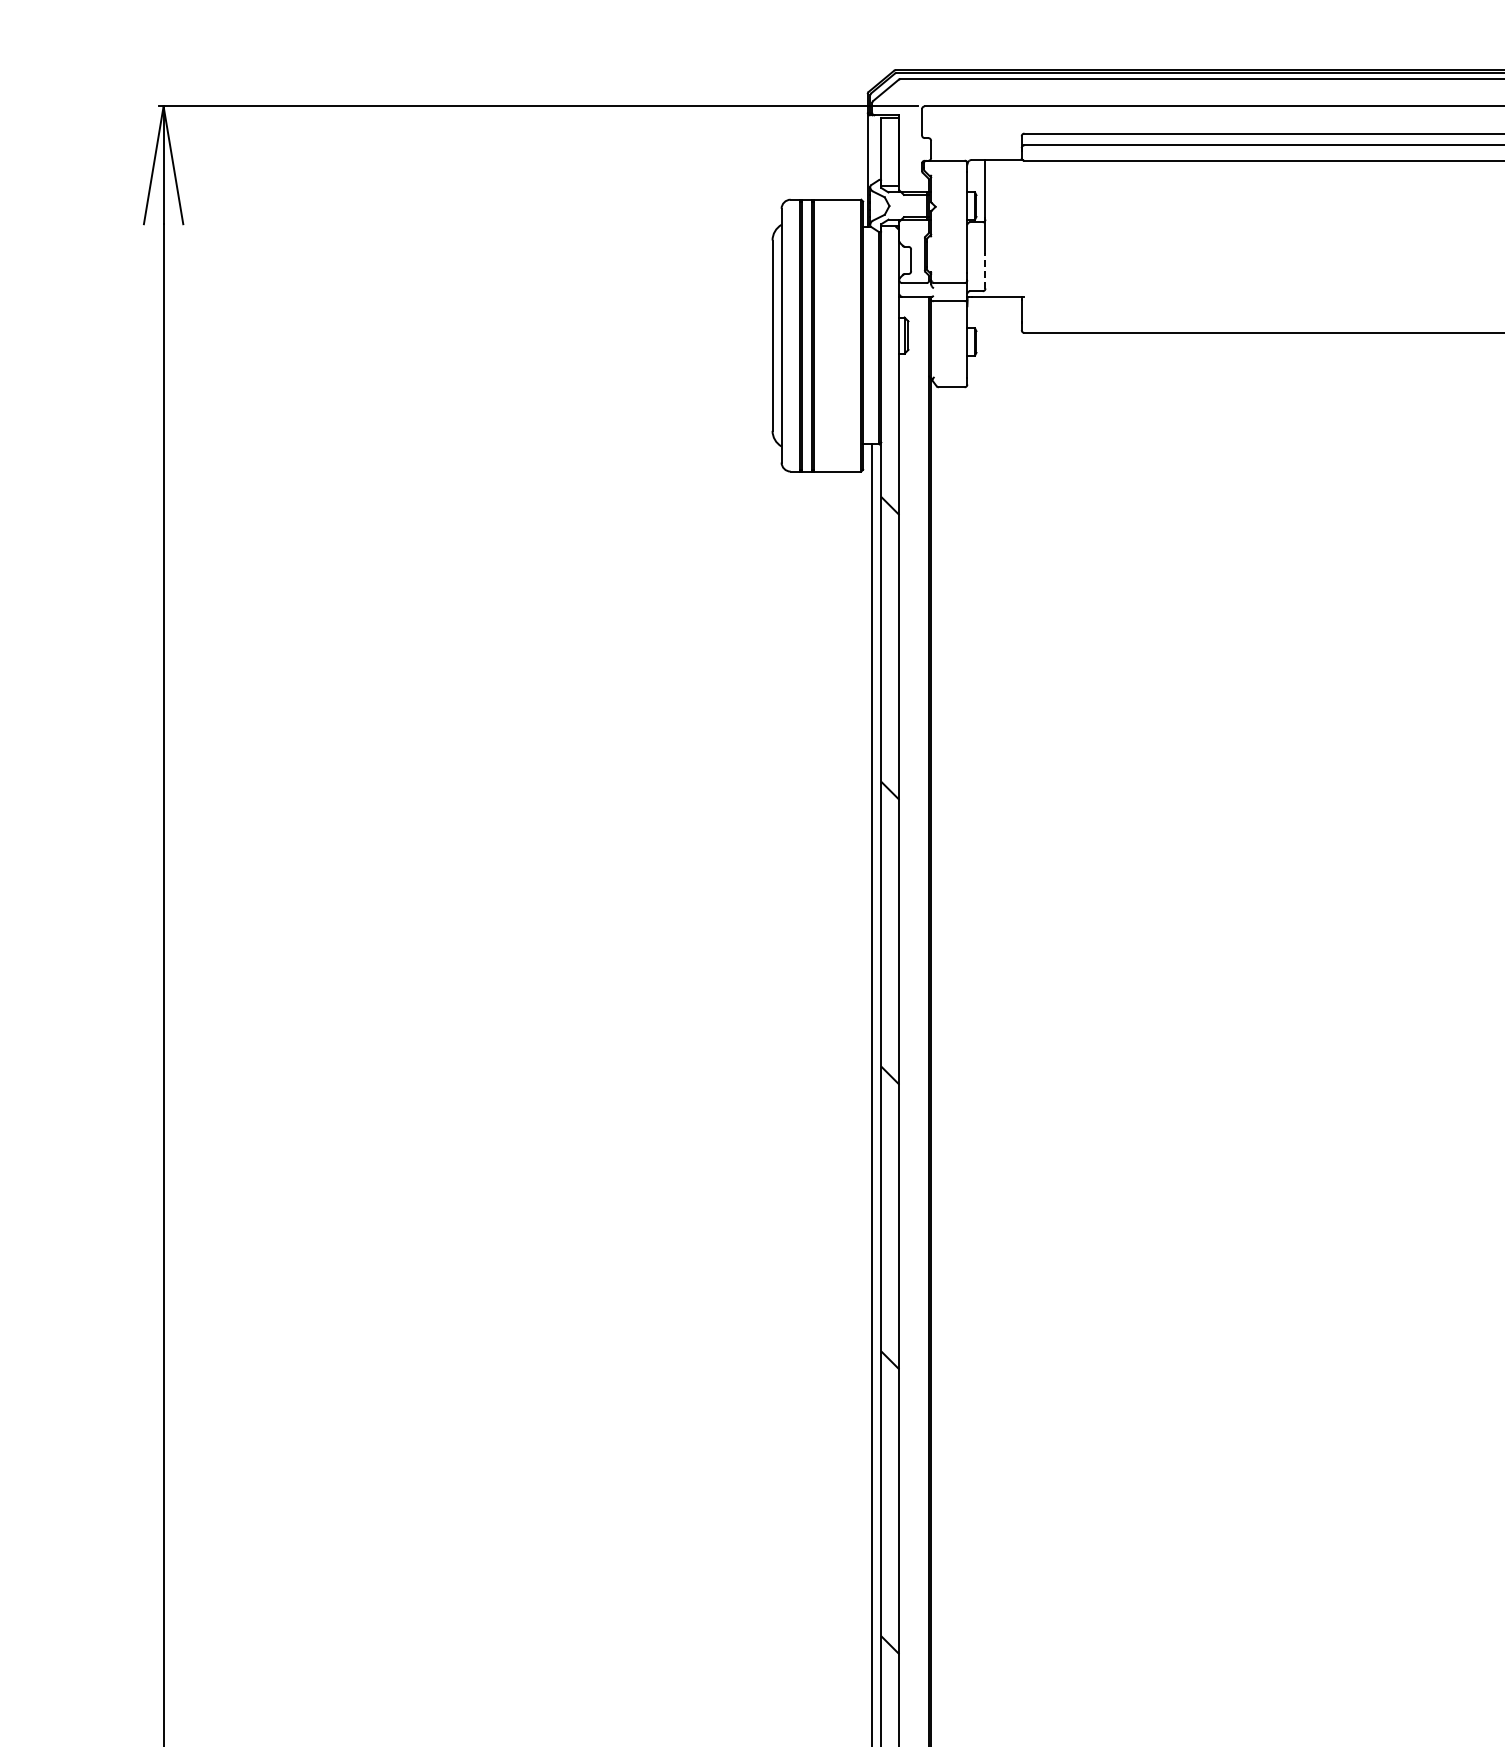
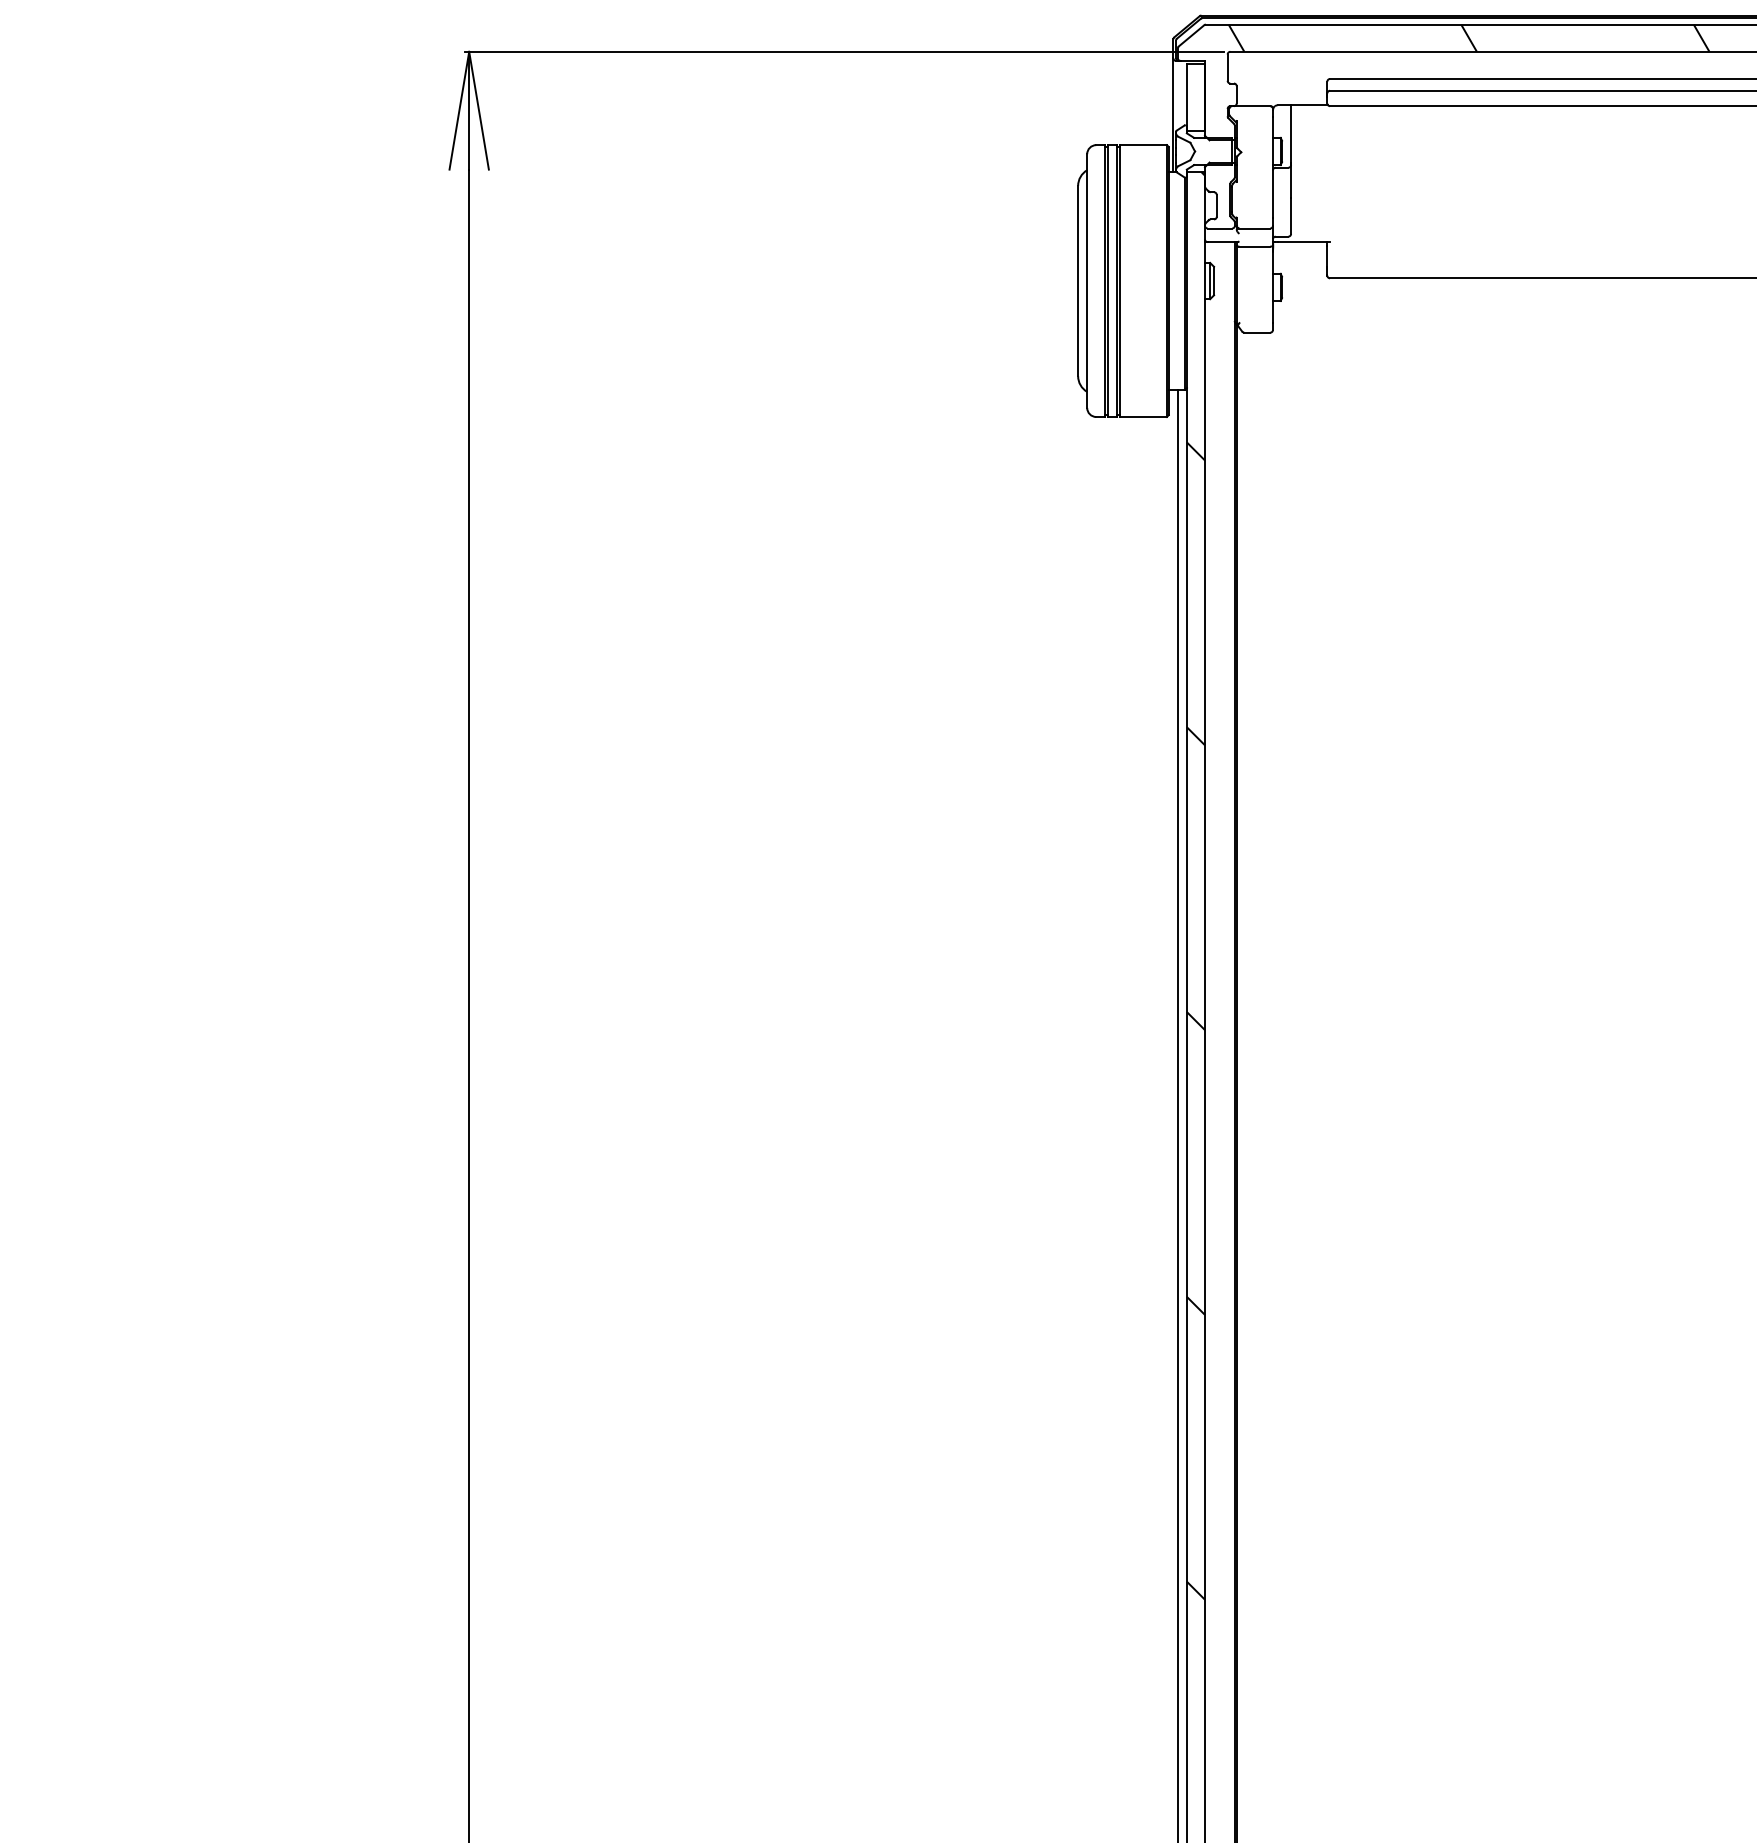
hatch: (1162, 92) -> (1468, 37), added
line: (985, 271) -> (1291, 216), dashed -> solid

